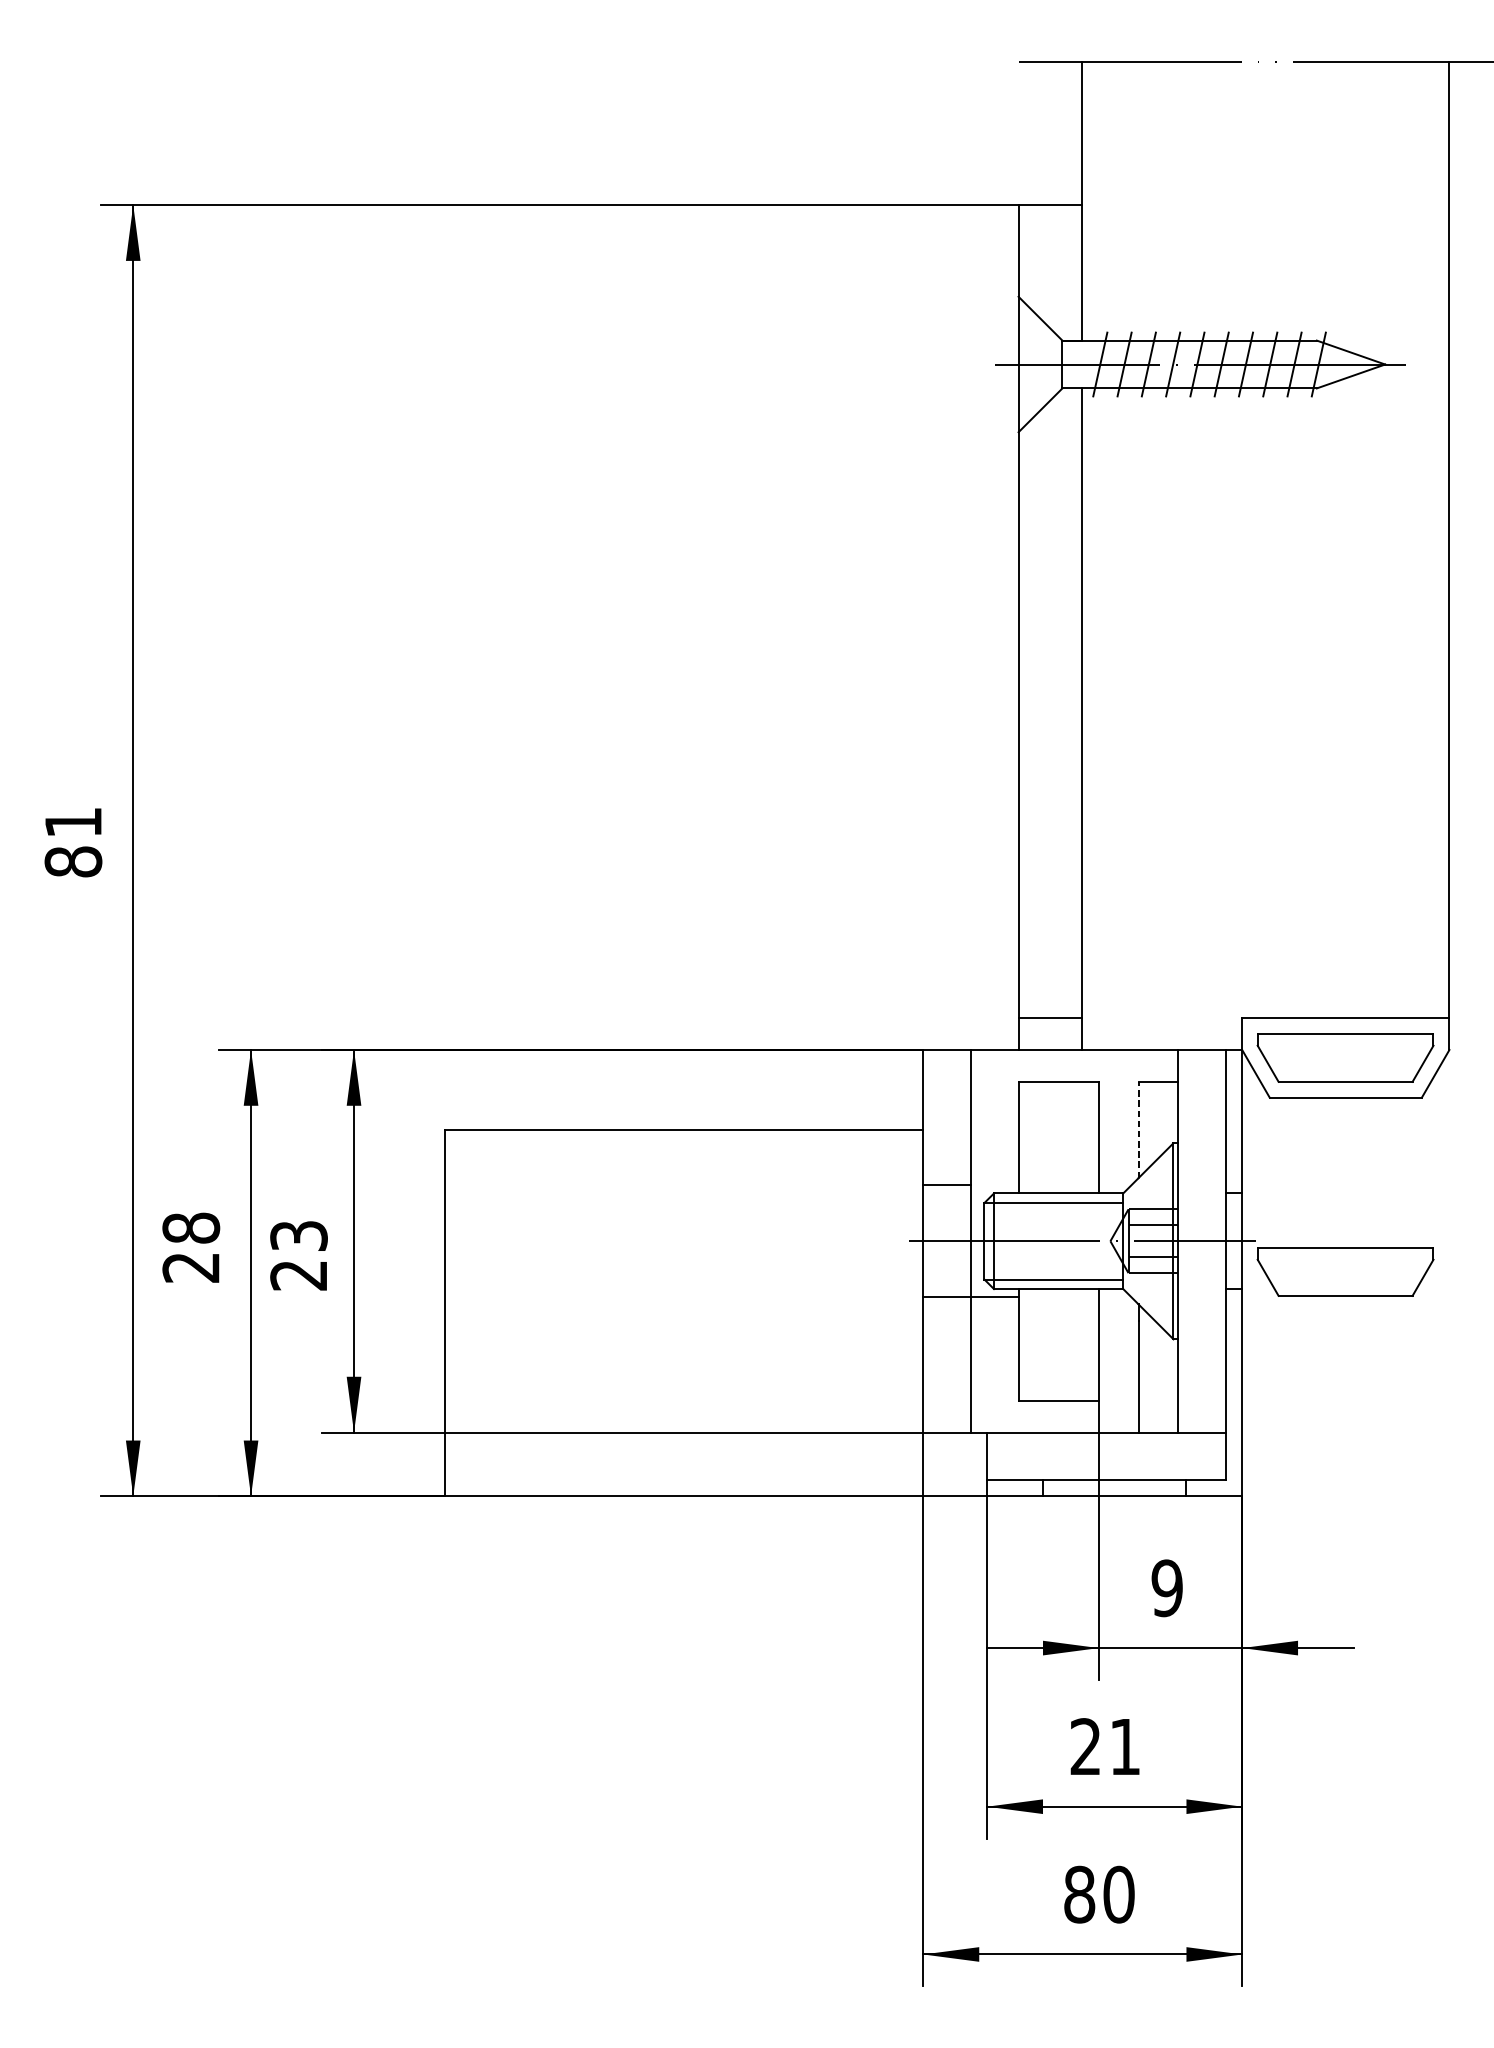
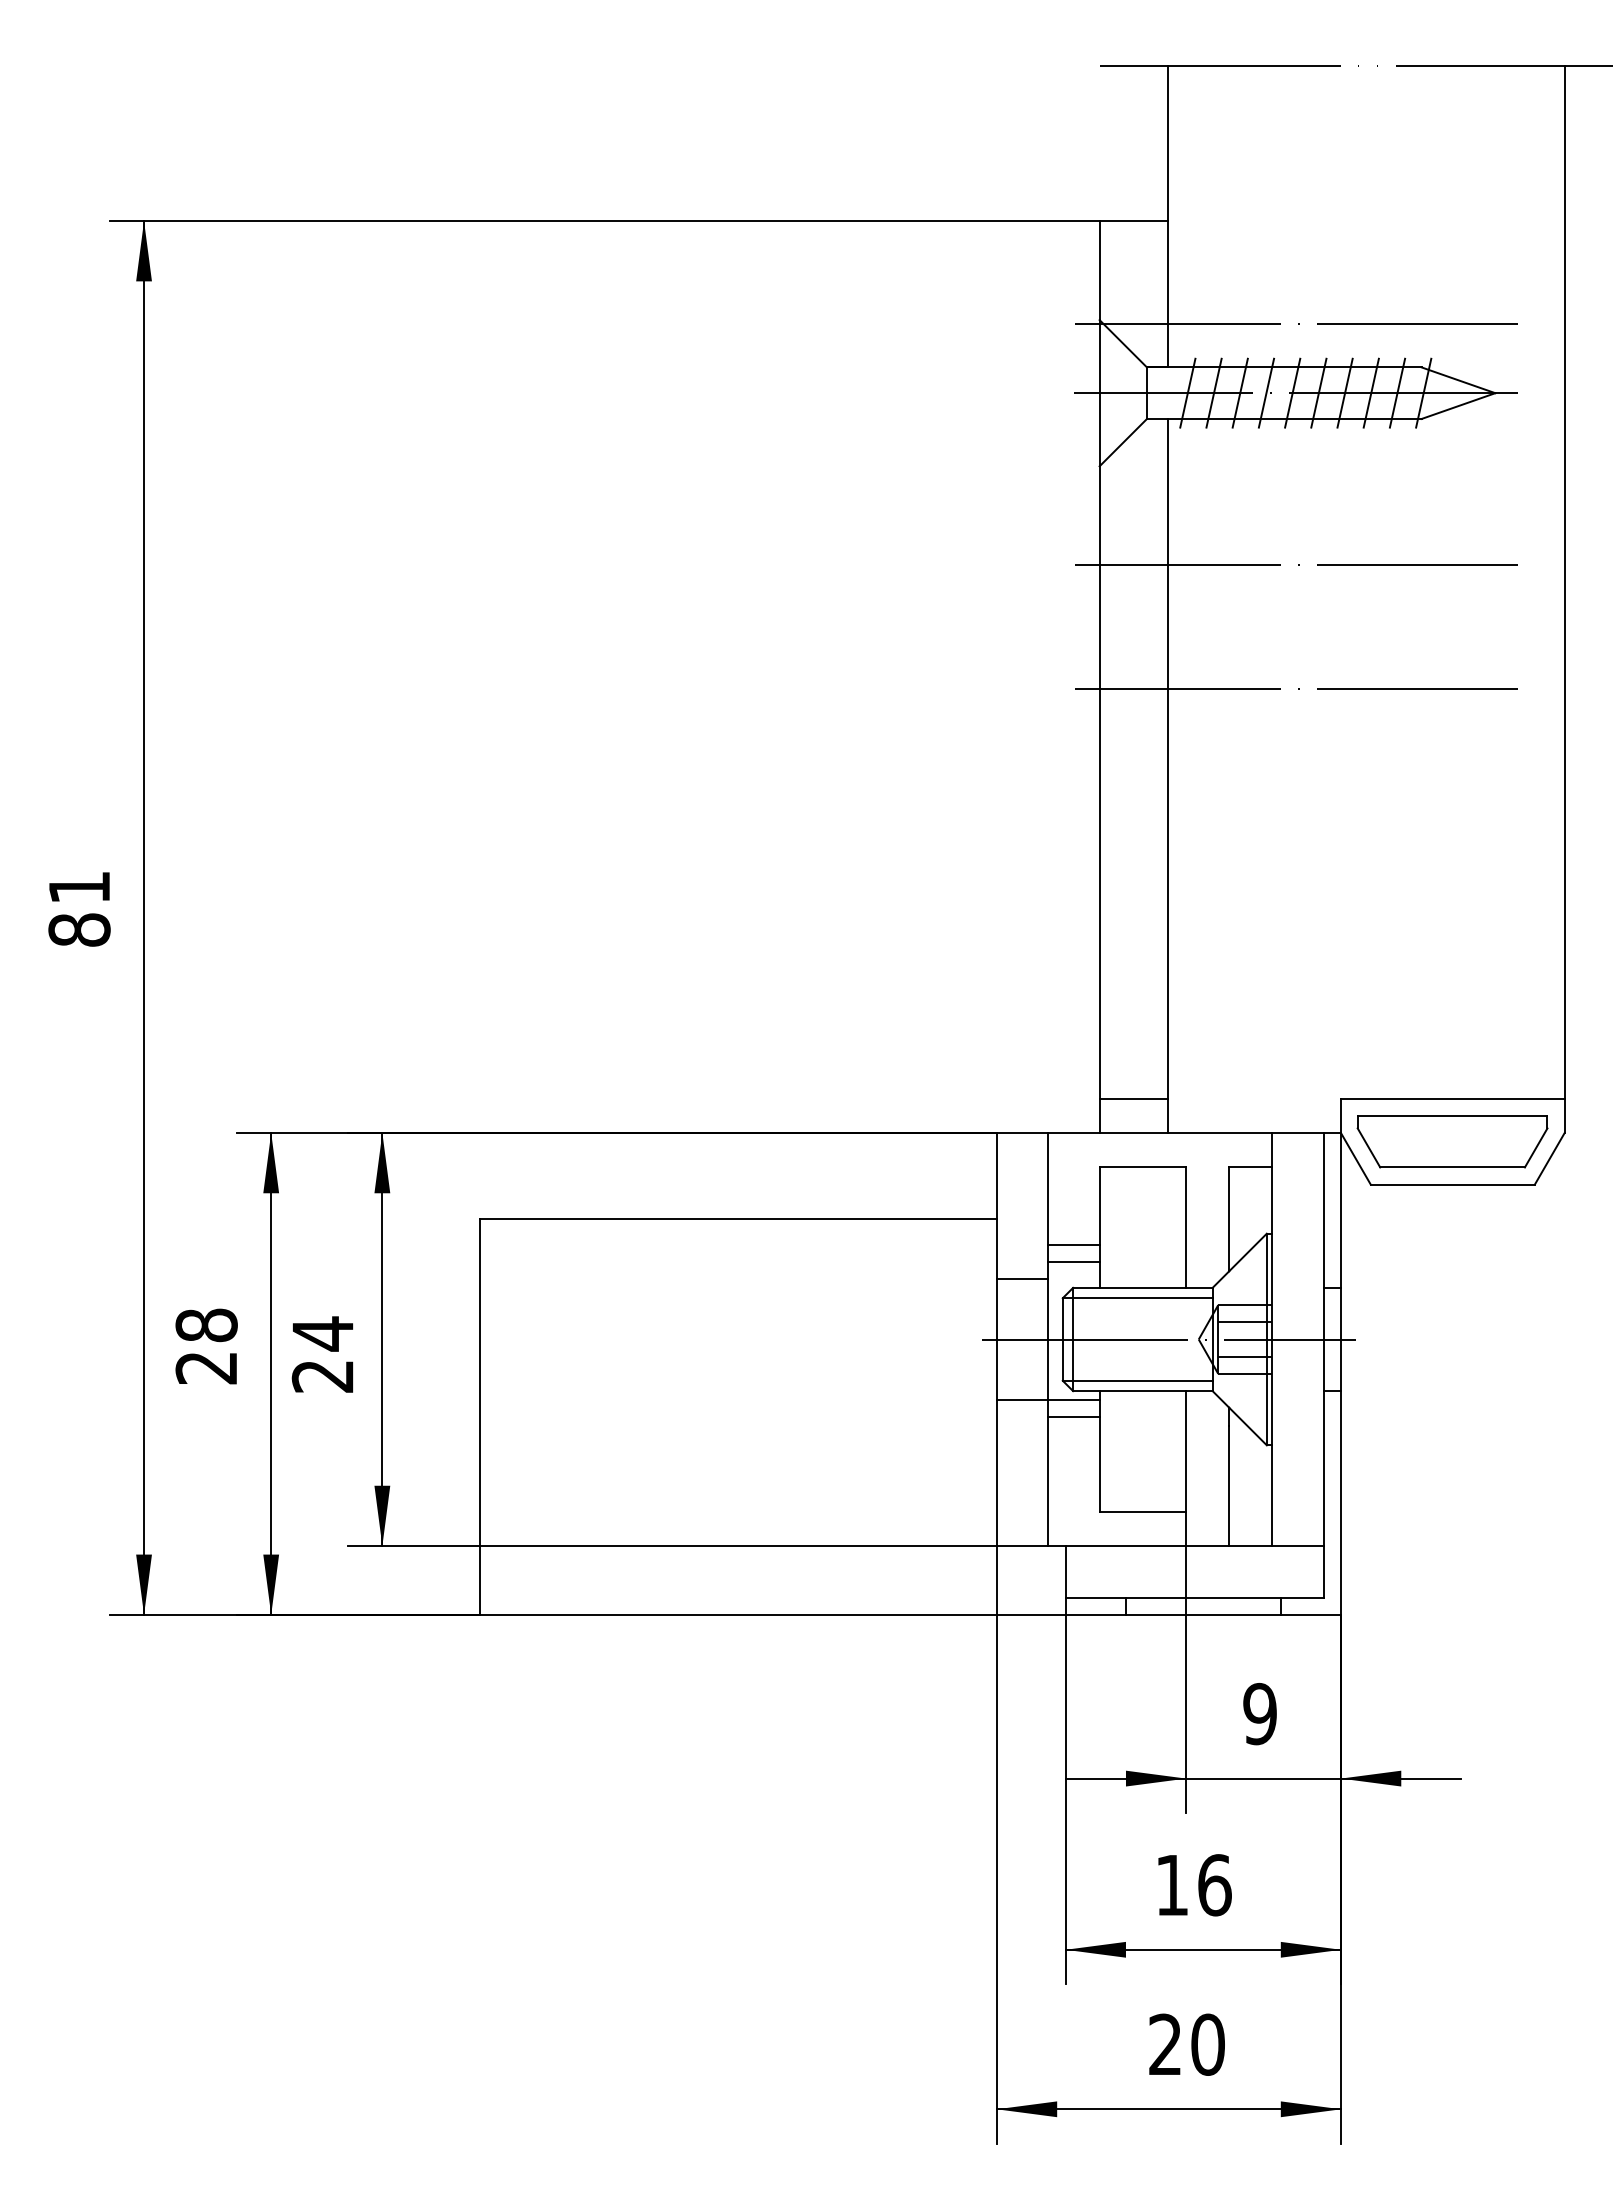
line: (1200, 300) -> (1295, 324), added
line: (1200, 524) -> (1295, 565), added
line: (1200, 639) -> (1295, 689), added
line: (1138, 1130) -> (1229, 1219), dashed -> solid
line: (995, 1153) -> (1074, 1244), added
line: (995, 1169) -> (1074, 1262), added
text: (298, 1235) -> (322, 1333), 23 -> 24
part: (1345, 1271) -> (1452, 1372), removed
line: (995, 1312) -> (1074, 1416), added
text: (1105, 1747) -> (1193, 1885), 21 -> 16
text: (1079, 1894) -> (1165, 2044), 80 -> 20

